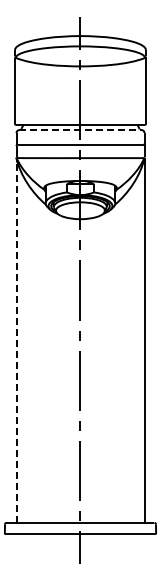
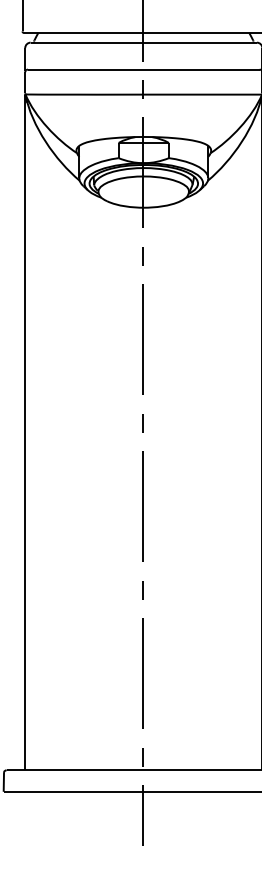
line: (81, 130) -> (145, 43), dashed -> solid
line: (16, 339) -> (25, 430), dashed -> solid

